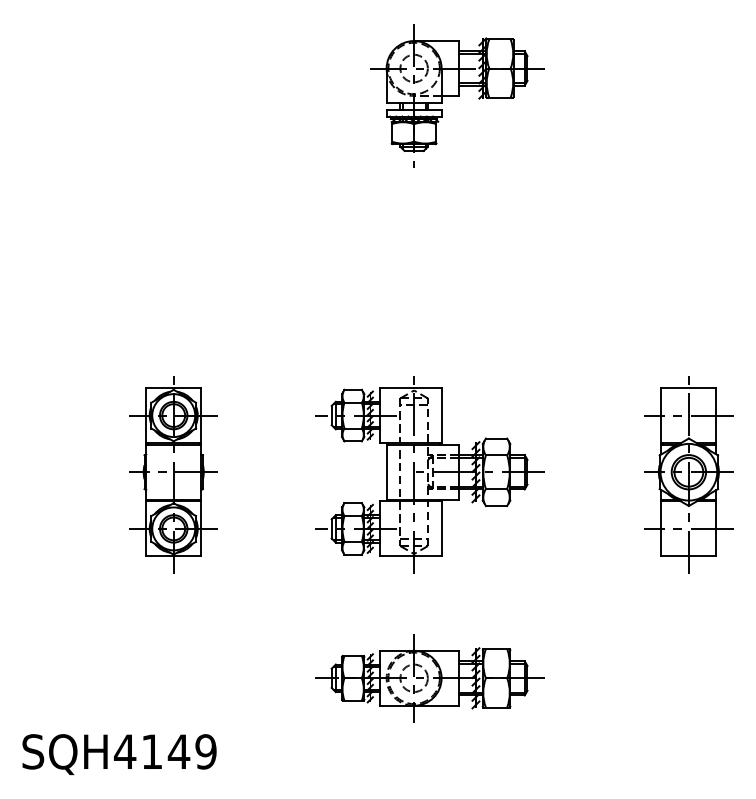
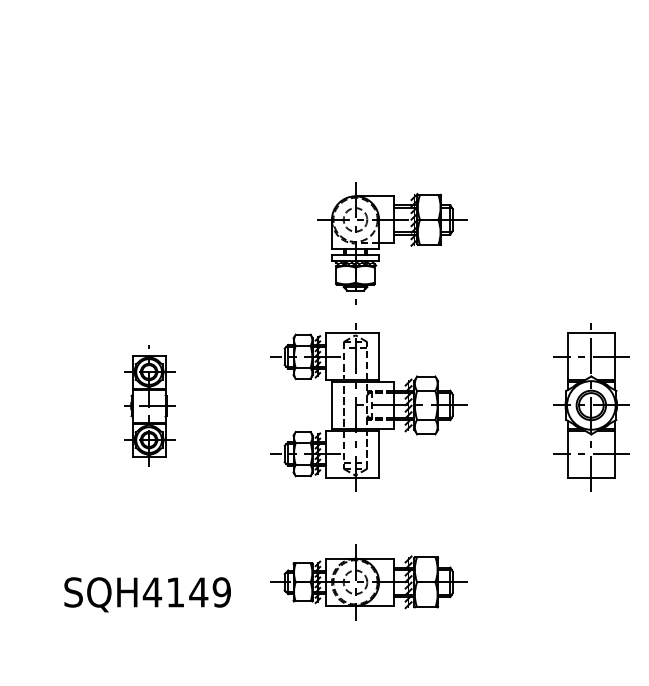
part: (457, 96) -> (392, 243), moved
part: (172, 474) -> (148, 407), size x0.7
text: (119, 754) -> (147, 594), moved

